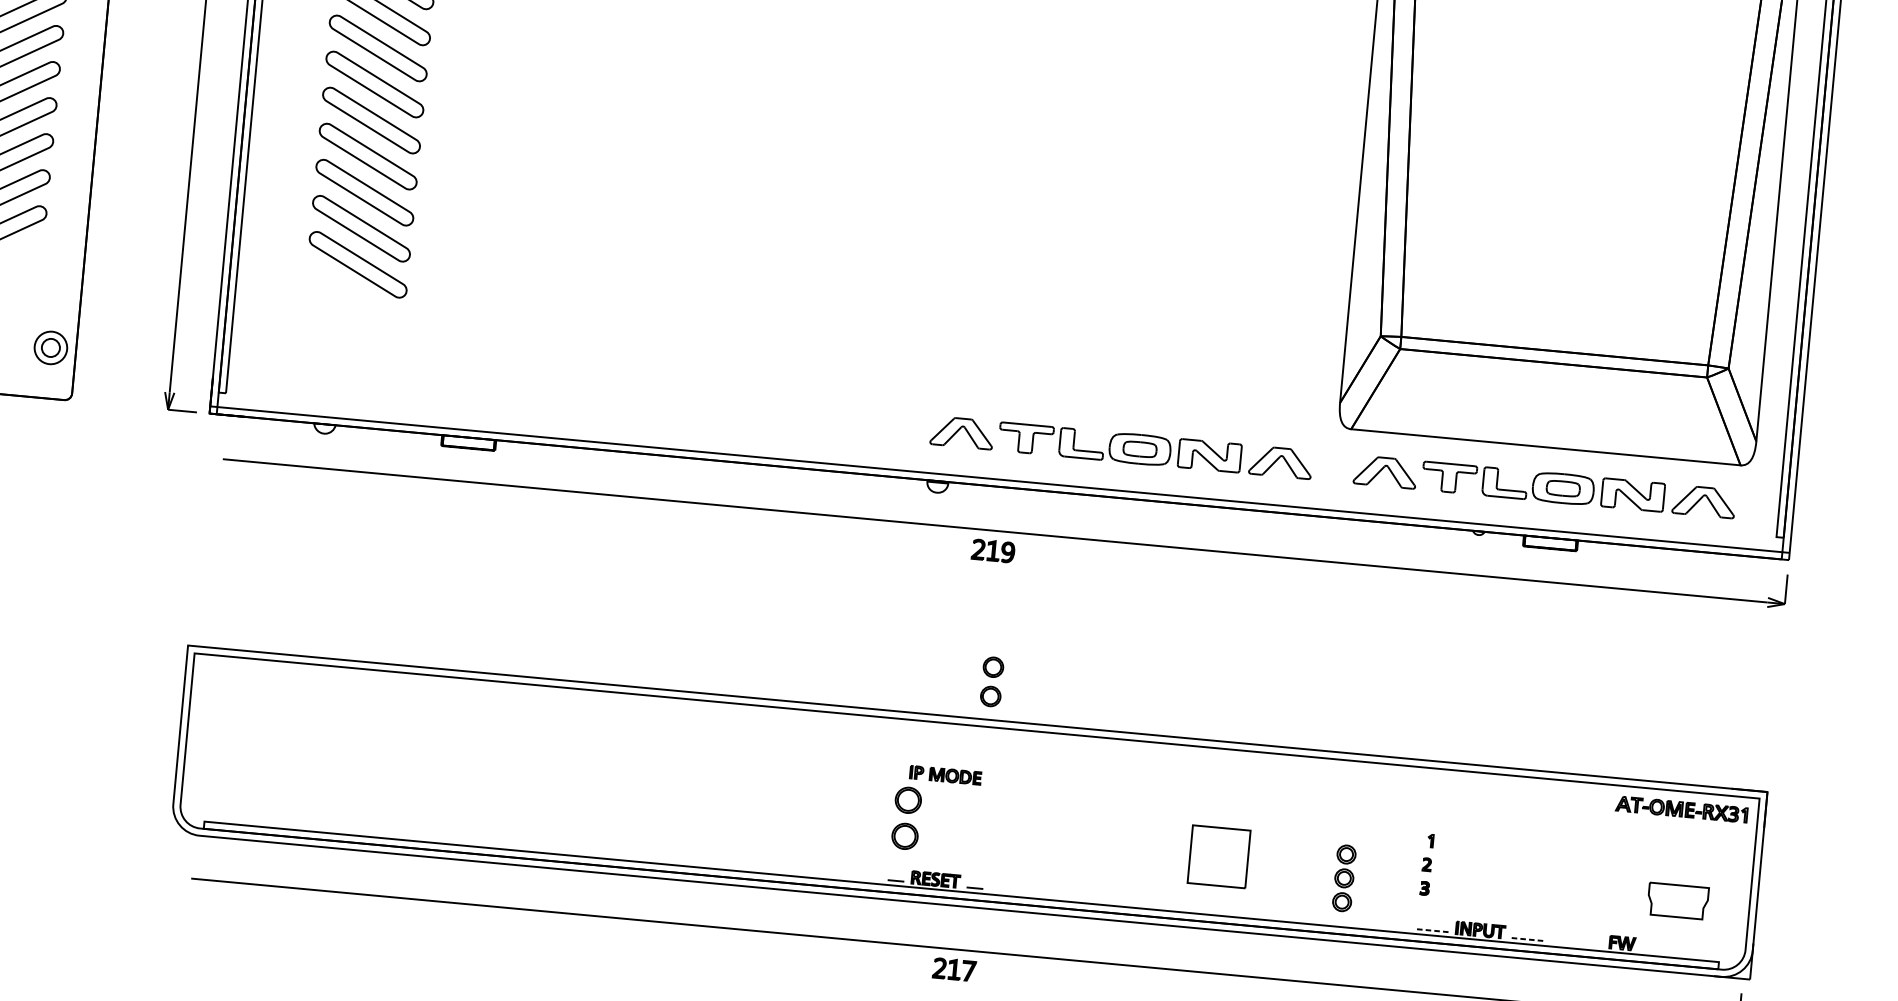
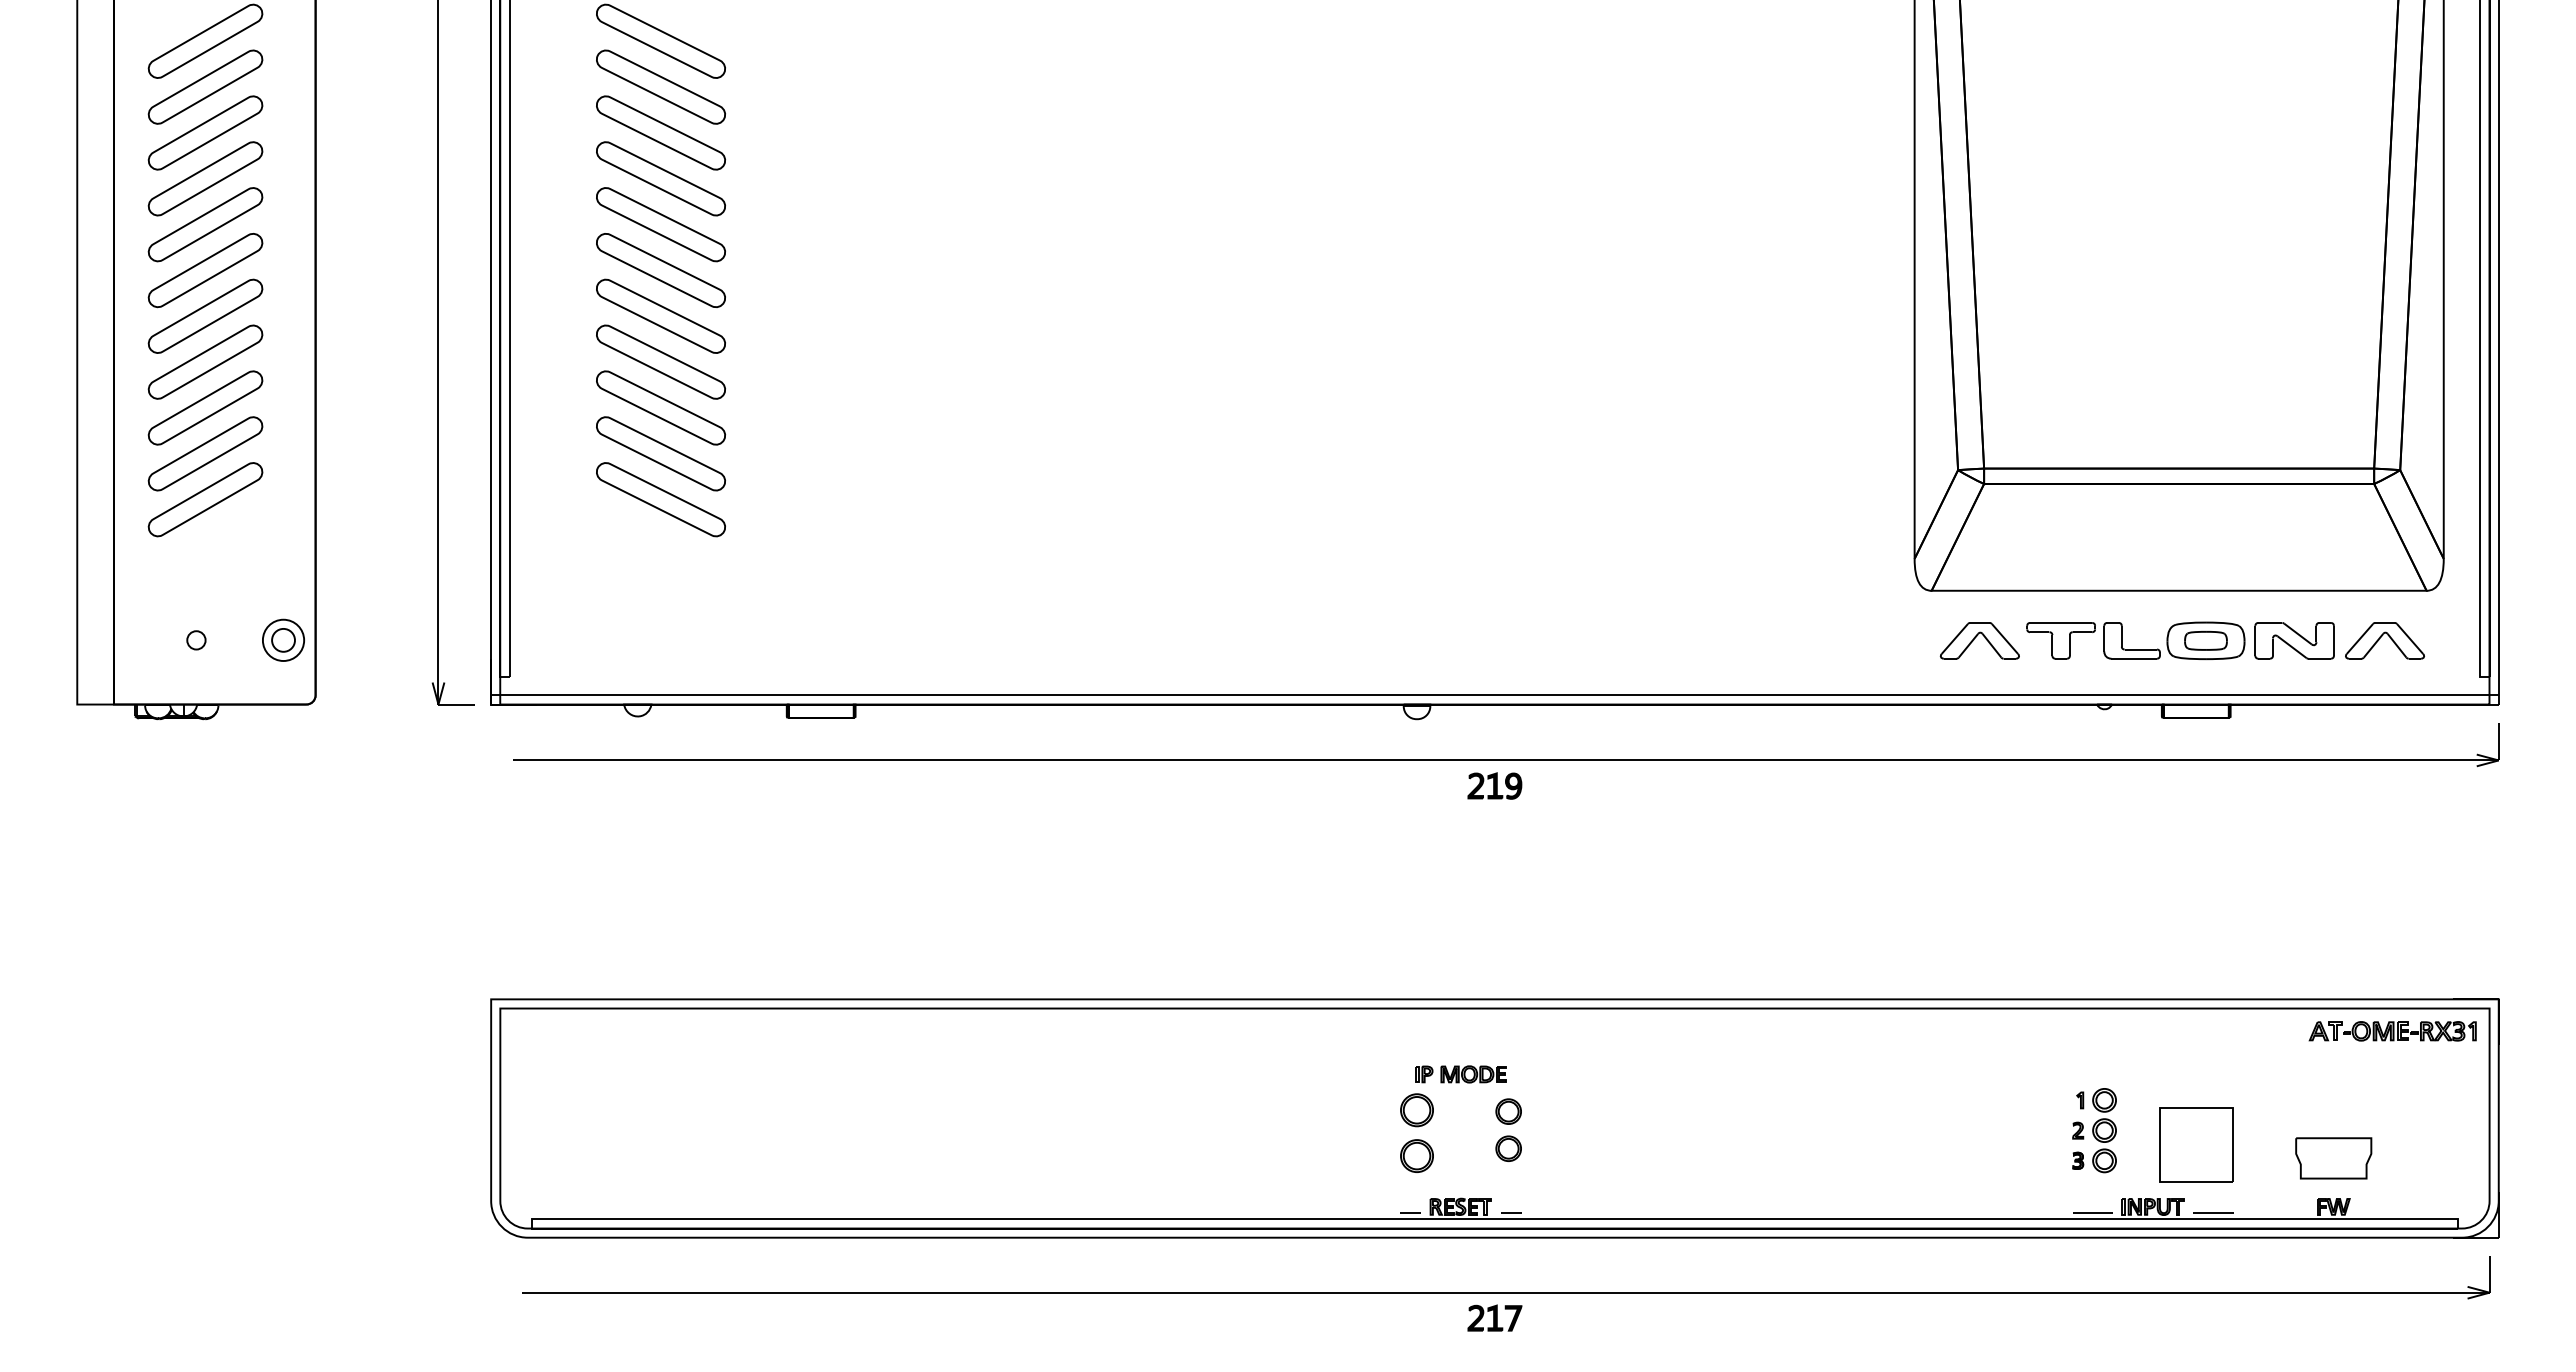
part: (1121, 447) -> (1644, 640), removed
part: (992, 681) -> (1508, 1129), moved
part: (1219, 856) -> (2196, 1144), moved
part: (1344, 878) -> (2104, 1130), moved
part: (1677, 901) -> (2333, 1158), moved
line: (1433, 930) -> (2093, 1213), dashed -> solid
line: (1528, 939) -> (2214, 1213), dashed -> solid

